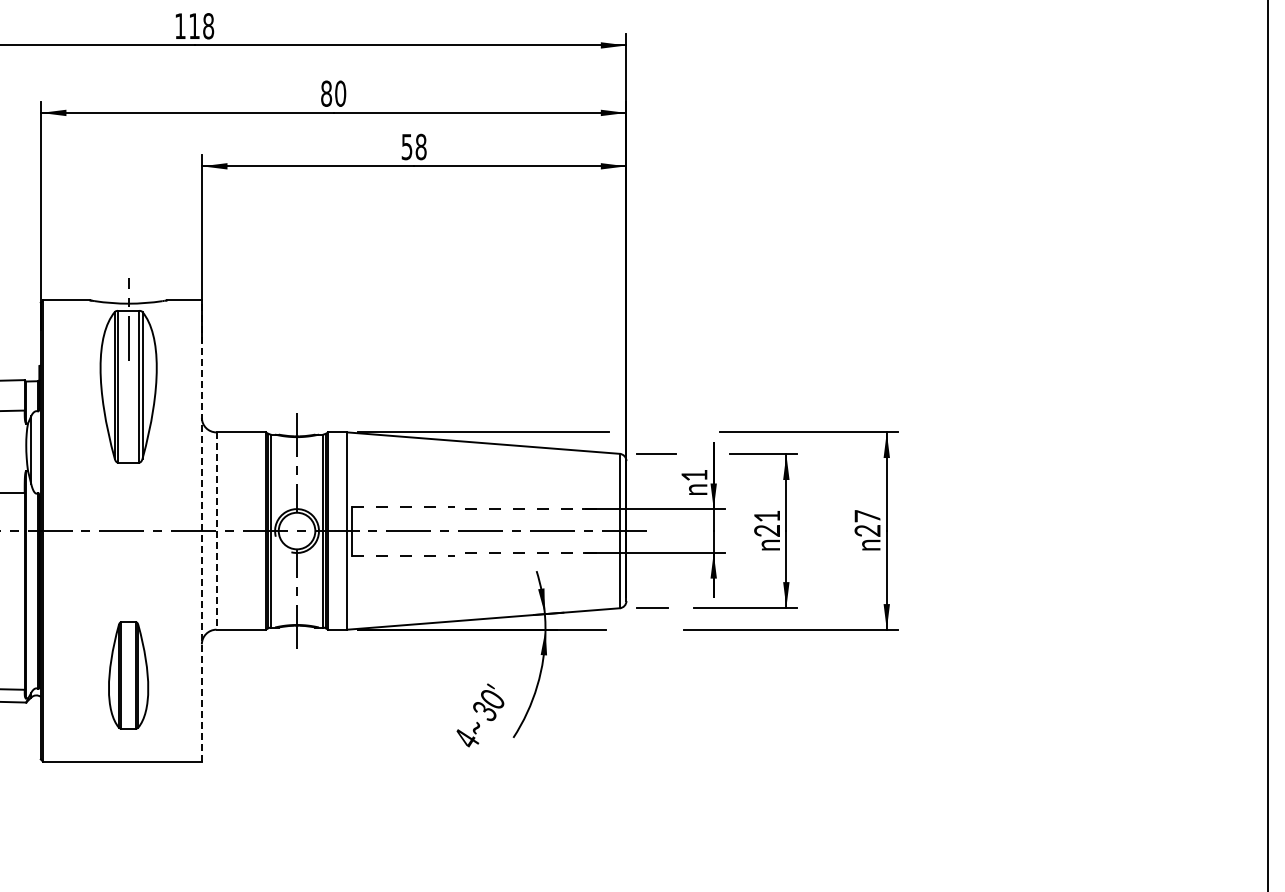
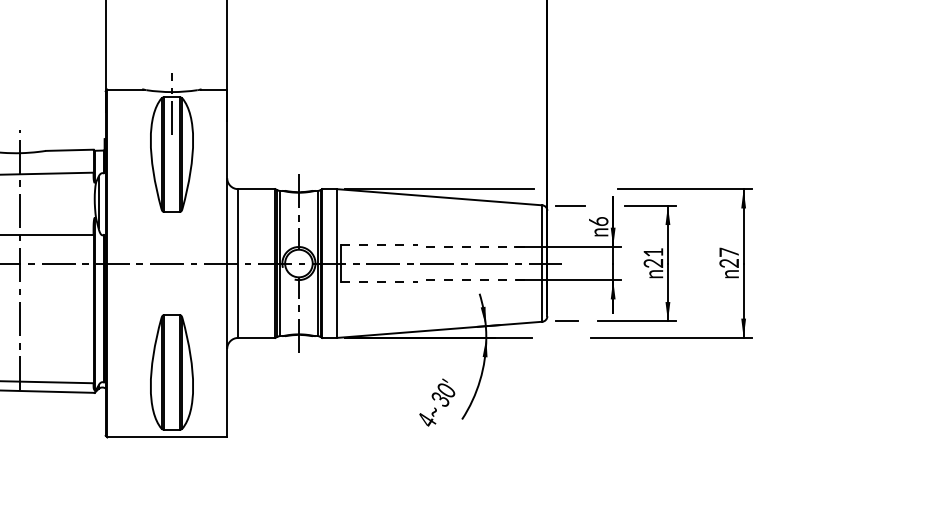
text: (694, 475) -> (598, 221), 1 -> 6
line: (201, 531) -> (226, 263), dashed -> solid
line: (216, 531) -> (238, 263), dashed -> solid
part: (128, 675) -> (171, 372), size x1.43

